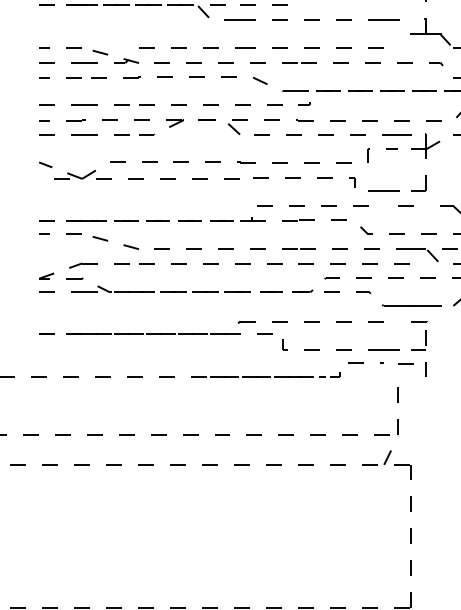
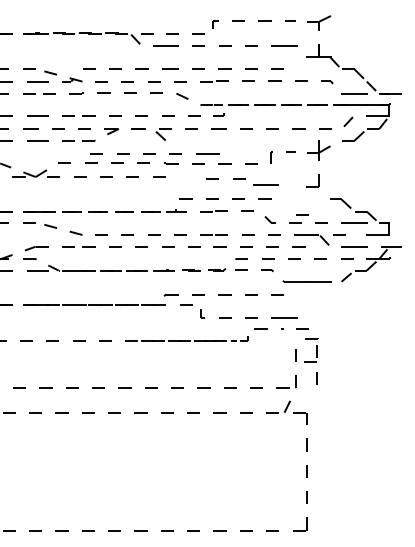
part: (331, 134) -> (154, 153), moved
part: (327, 184) -> (237, 181), size x0.6
line: (405, 204) -> (302, 214), moved
part: (419, 349) -> (311, 361), moved

